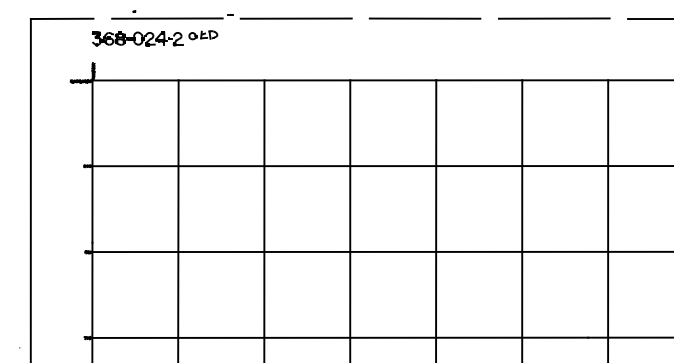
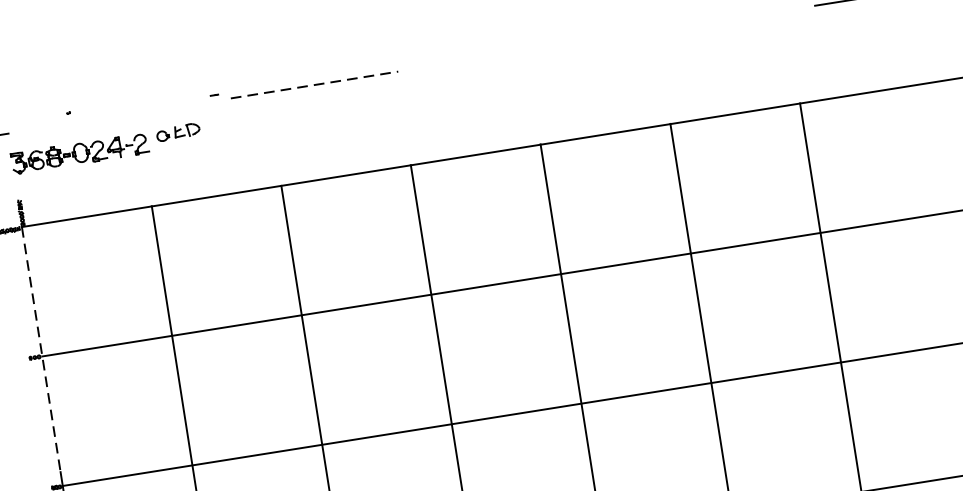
line: (167, 18) -> (120, 115), removed
line: (296, 18) -> (314, 84), solid -> dashed
line: (424, 18) -> (508, 54), removed
line: (553, 18) -> (702, 23), removed
line: (92, 162) -> (41, 350), solid -> dashed

